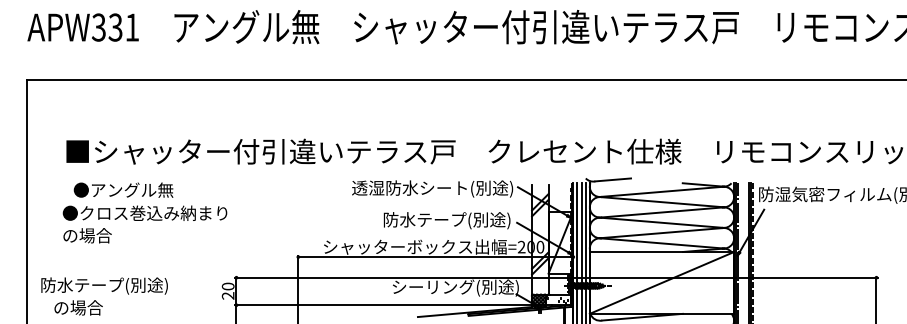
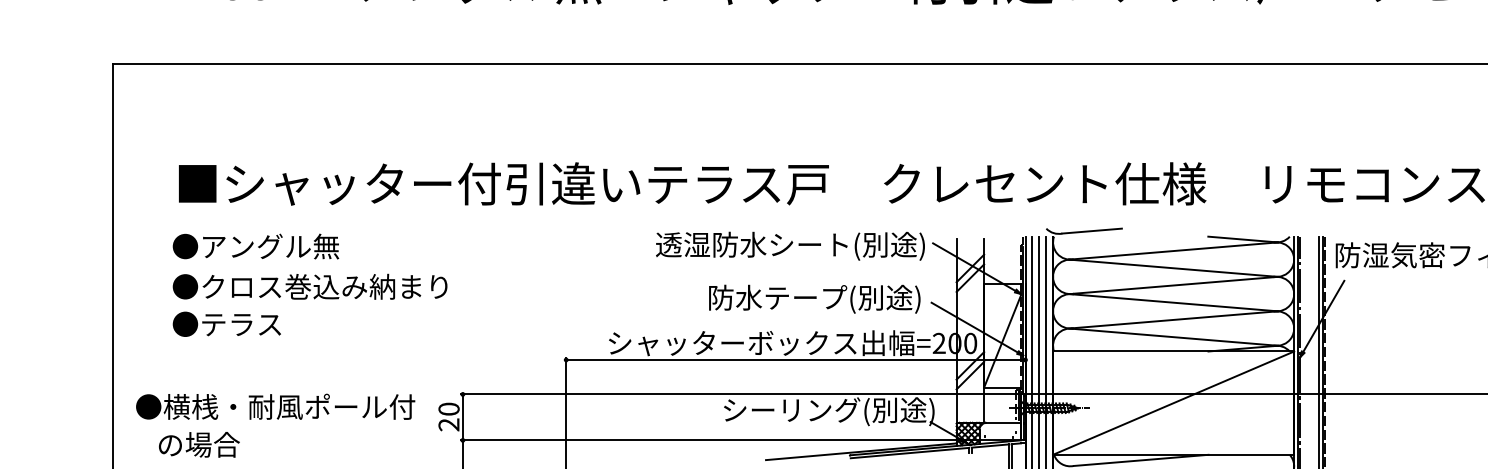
text: (123, 189) -> (255, 245), moved
text: (94, 235) -> (225, 323), の場合 -> ●テラス
text: (123, 285) -> (274, 407), 防水テープ(別途) -> ●横桟・耐風ポール付

